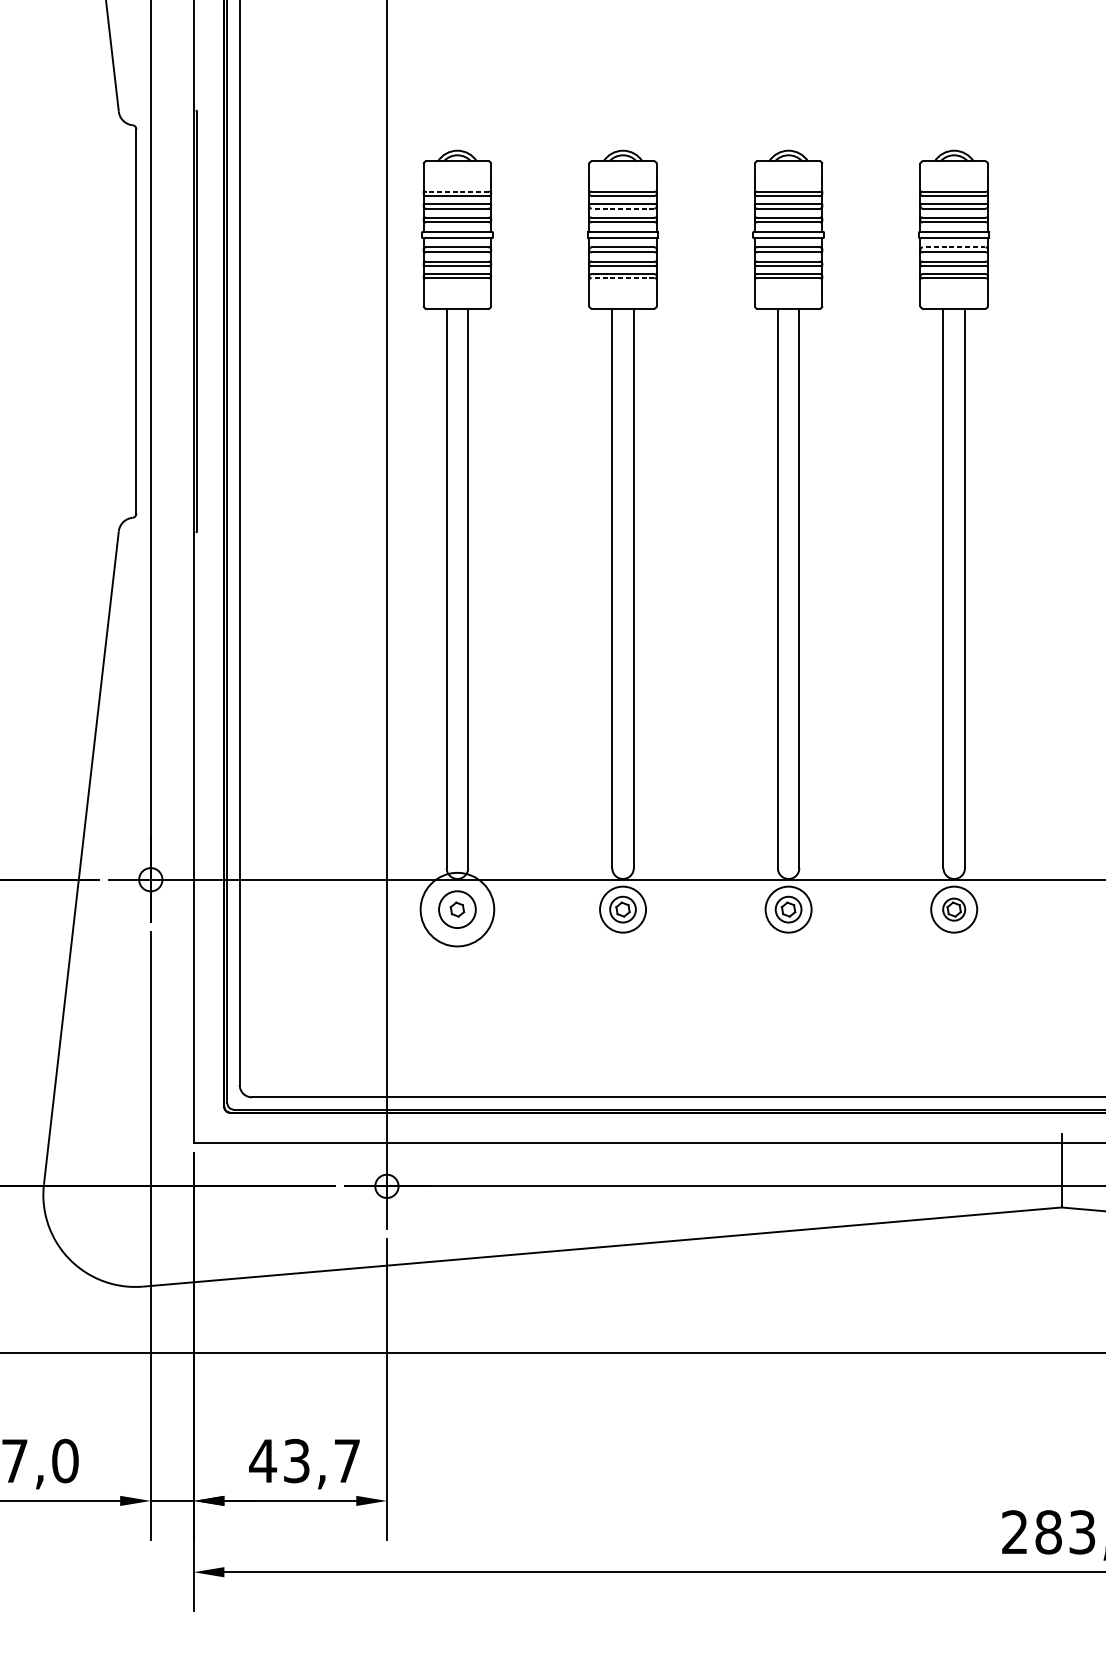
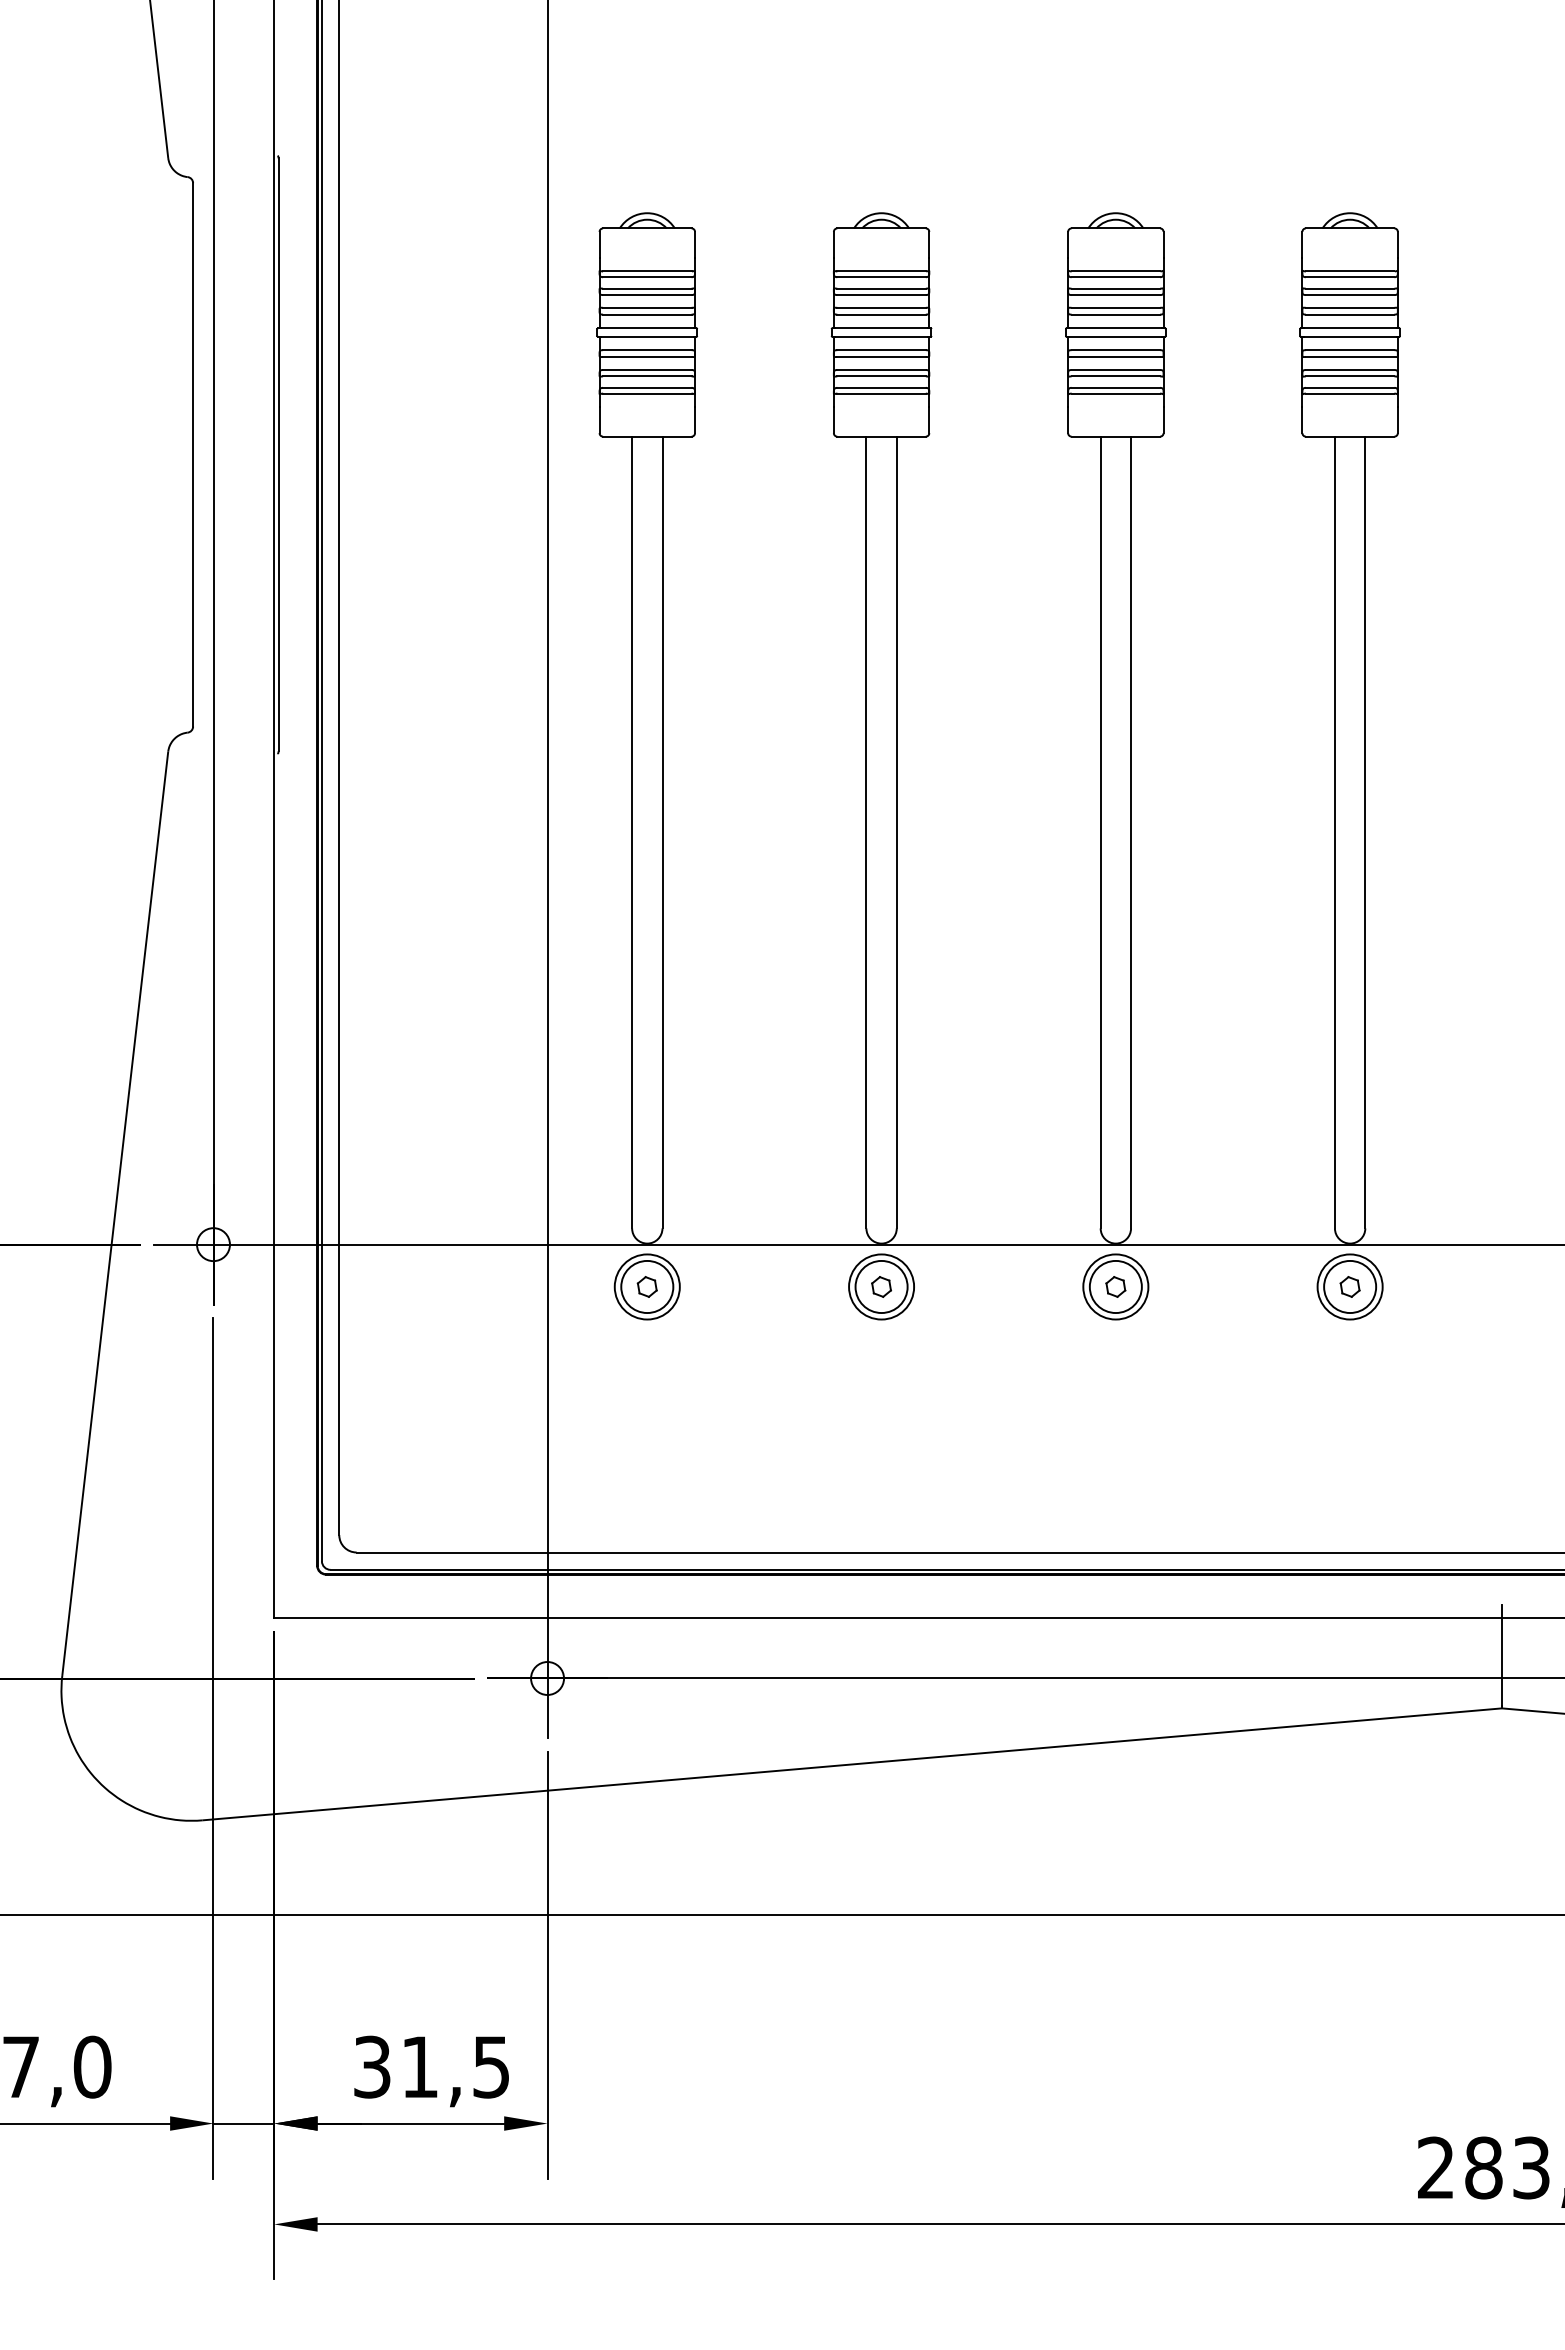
line: (456, 191) -> (646, 271), dashed -> solid
line: (622, 208) -> (881, 295), dashed -> solid
line: (953, 247) -> (1349, 350), dashed -> solid
line: (622, 278) -> (881, 393), dashed -> solid
circle: (456, 909) -> (646, 1286), size x0.62
circle: (622, 909) -> (881, 1286), size x1.43
circle: (788, 909) -> (1115, 1286), size x1.43
circle: (954, 909) -> (1350, 1286), size x1.67
text: (304, 1460) -> (430, 2066), 43,7 -> 31,5

